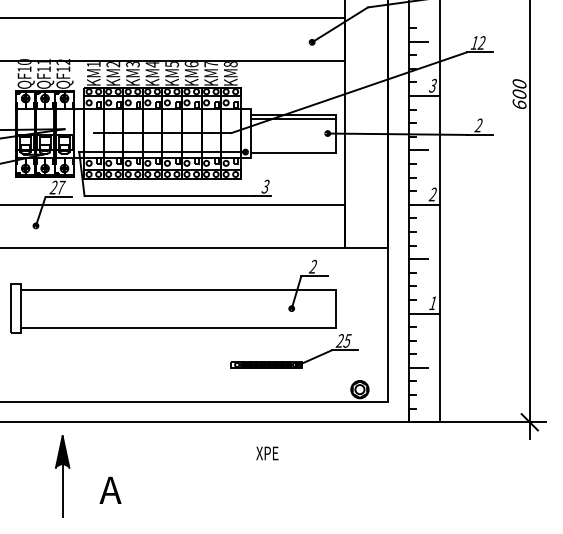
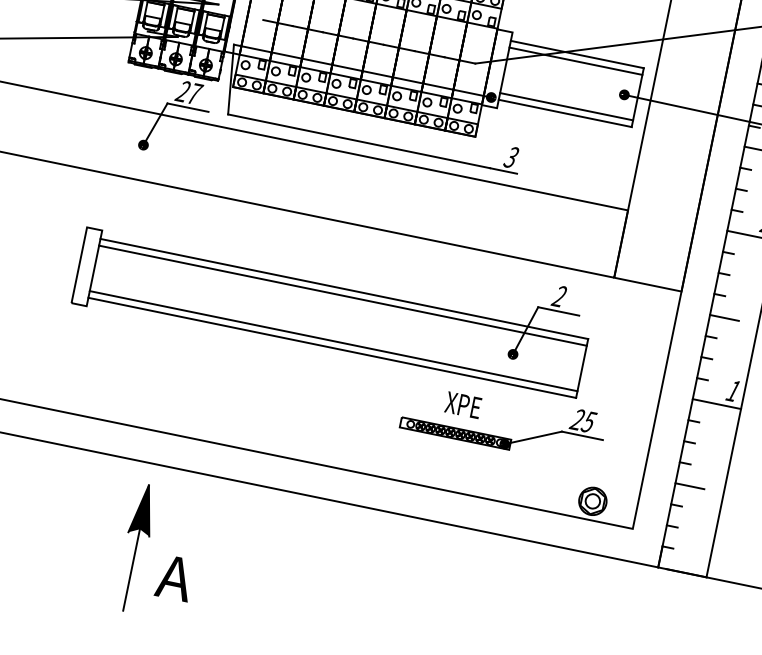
line: (293, 148) -> (566, 107), added
line: (178, 293) -> (342, 294), added
line: (178, 323) -> (333, 341), added
text: (267, 453) -> (463, 405), moved
part: (62, 476) -> (135, 547), moved

